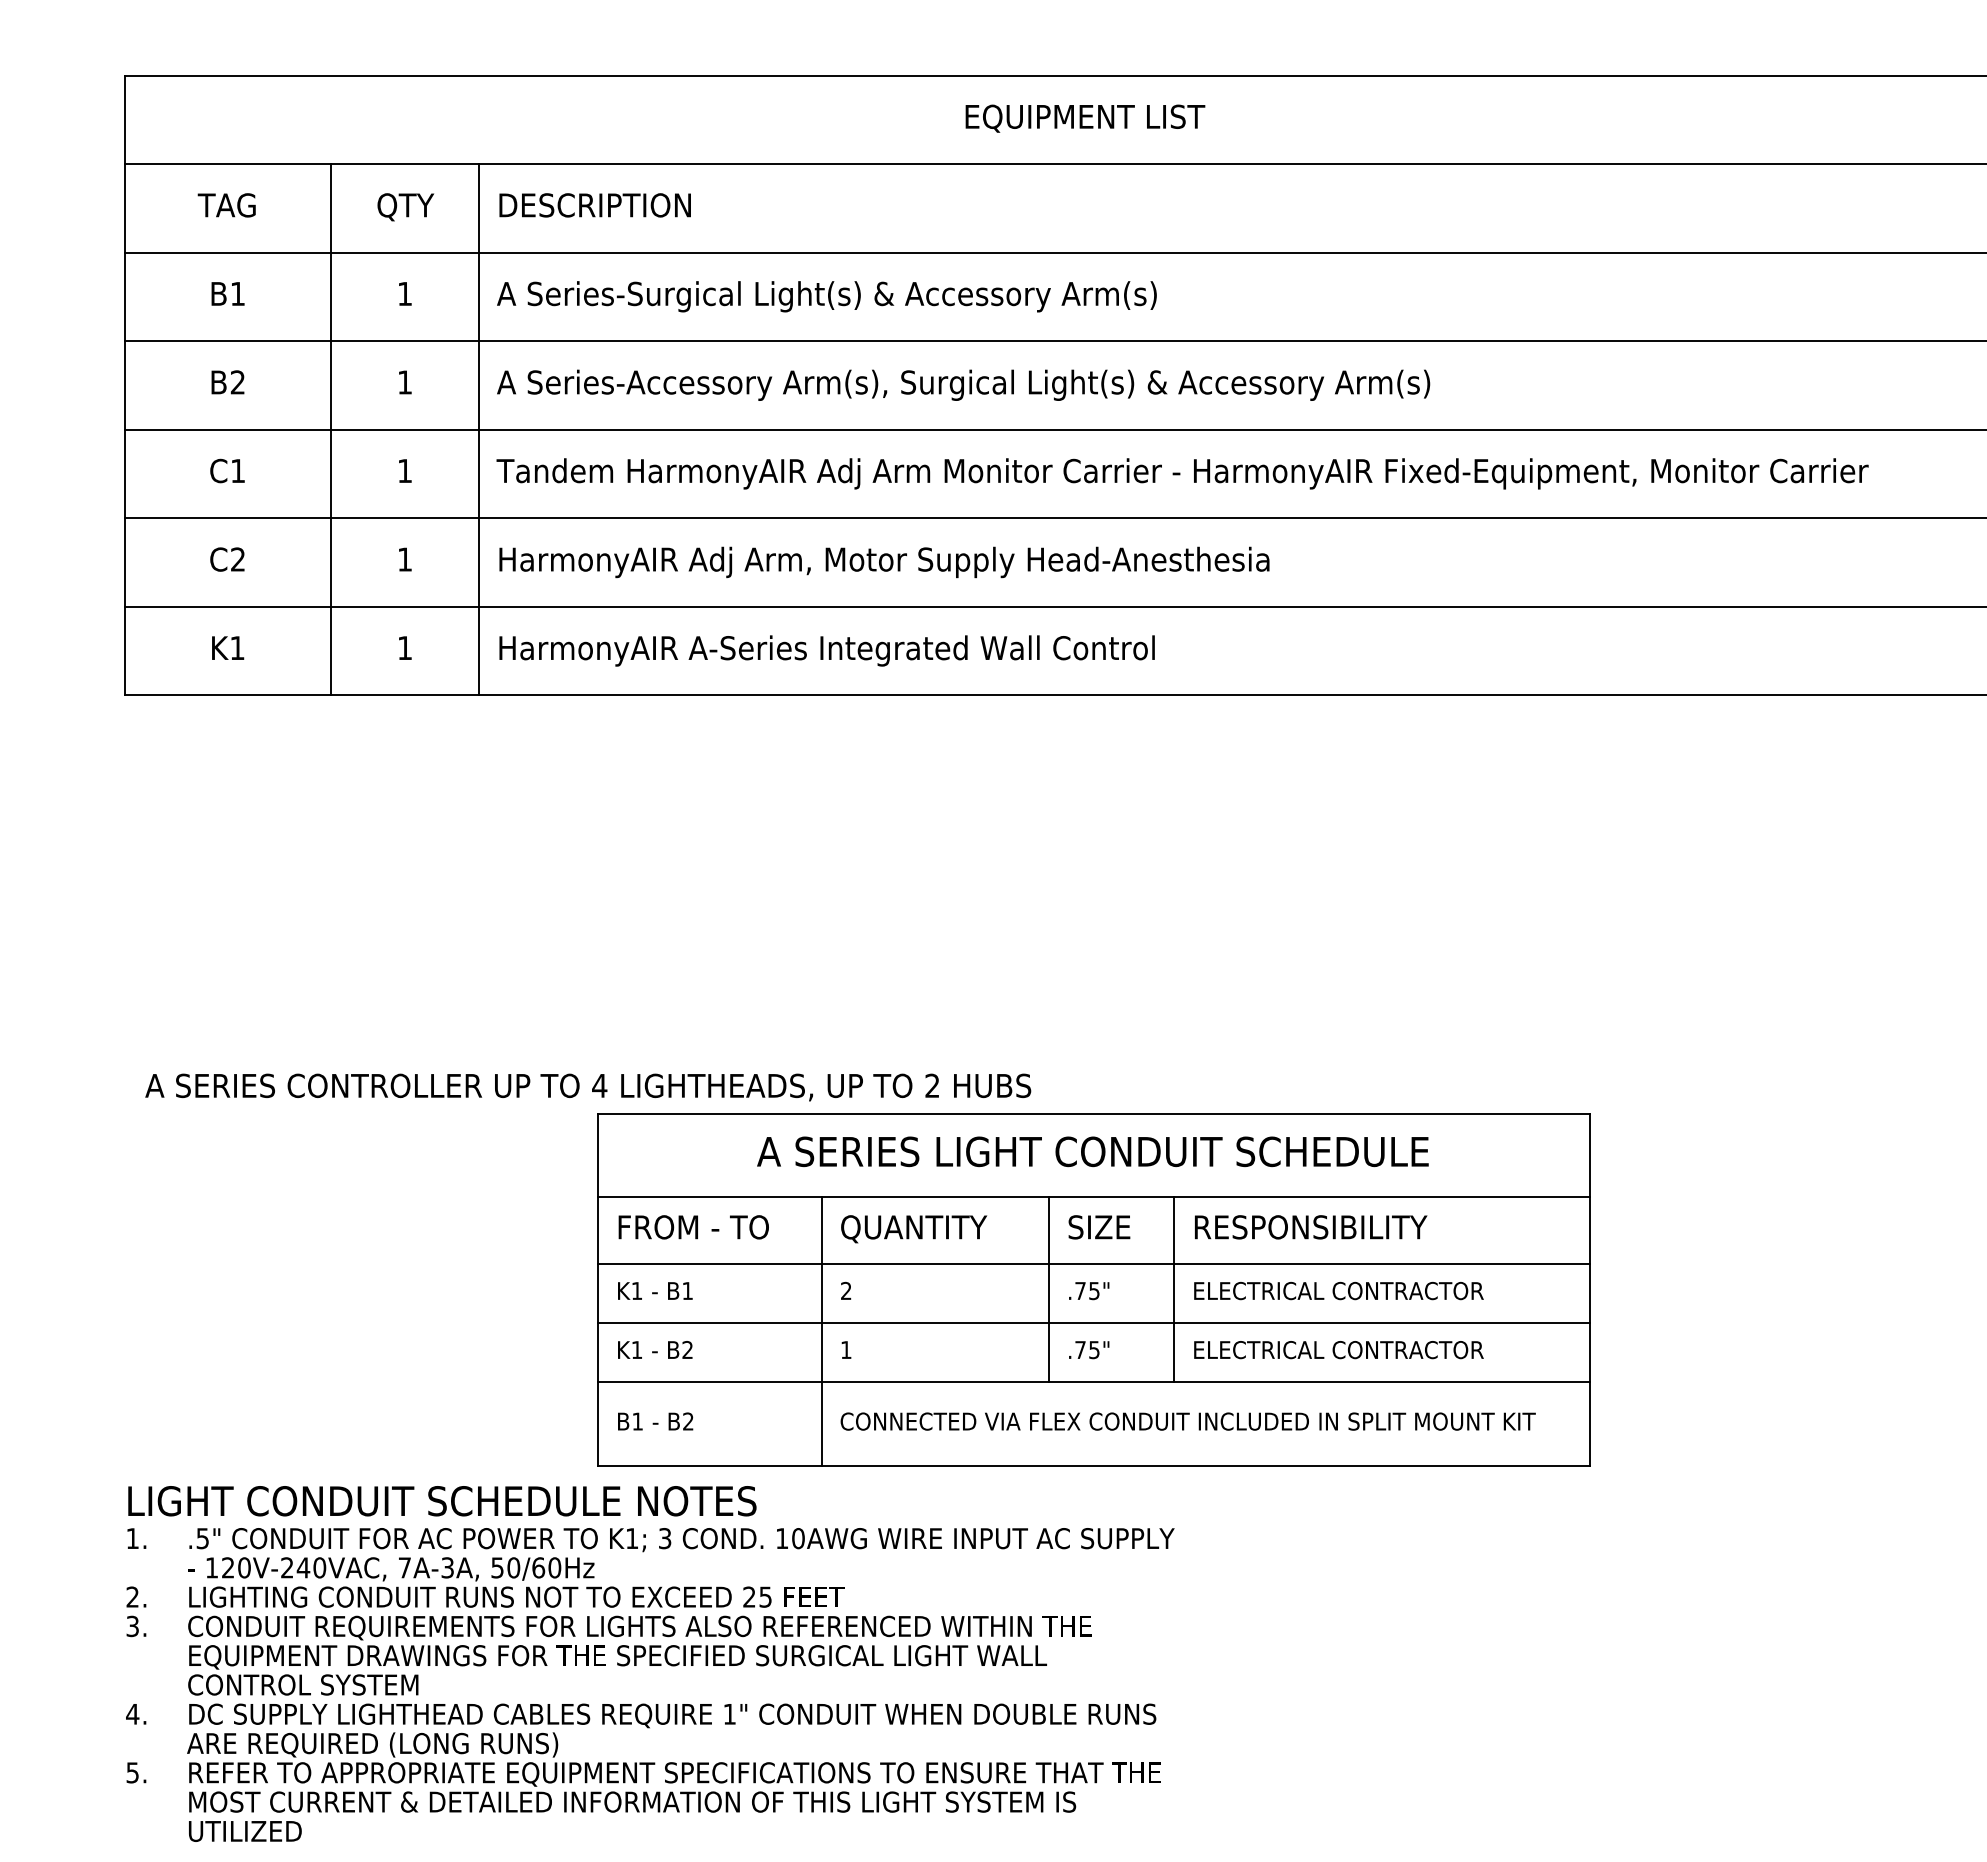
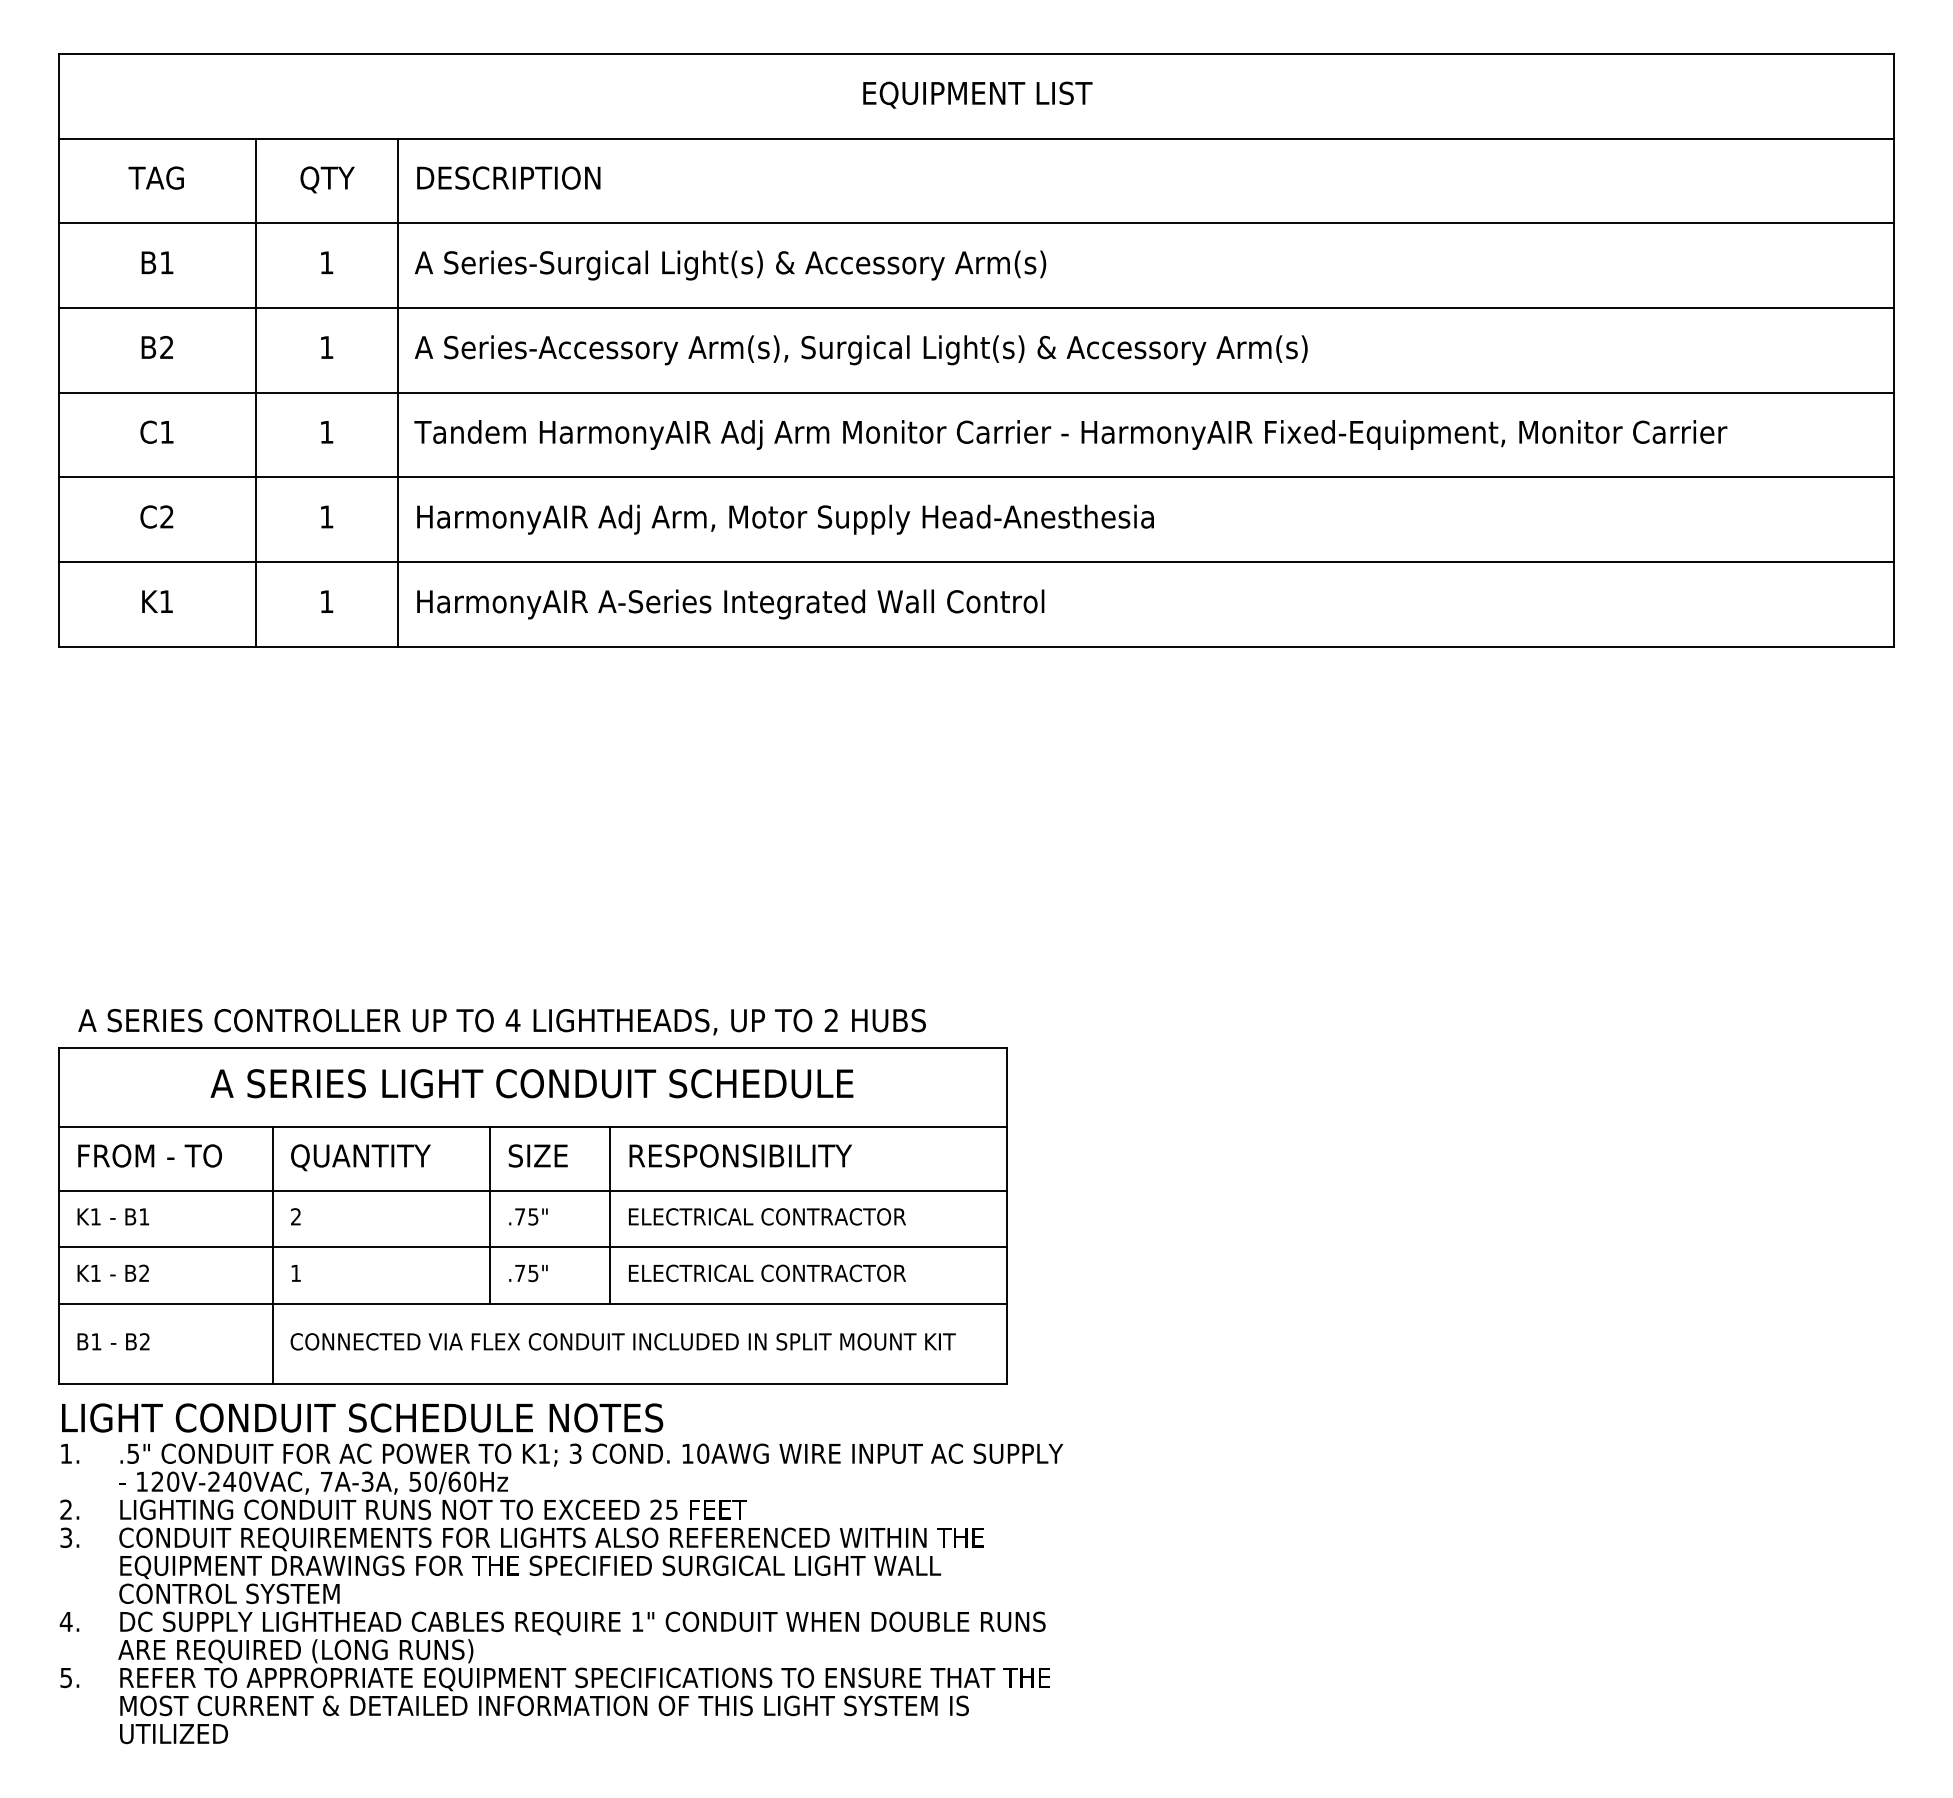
part: (1093, 1289) -> (532, 1215), moved

